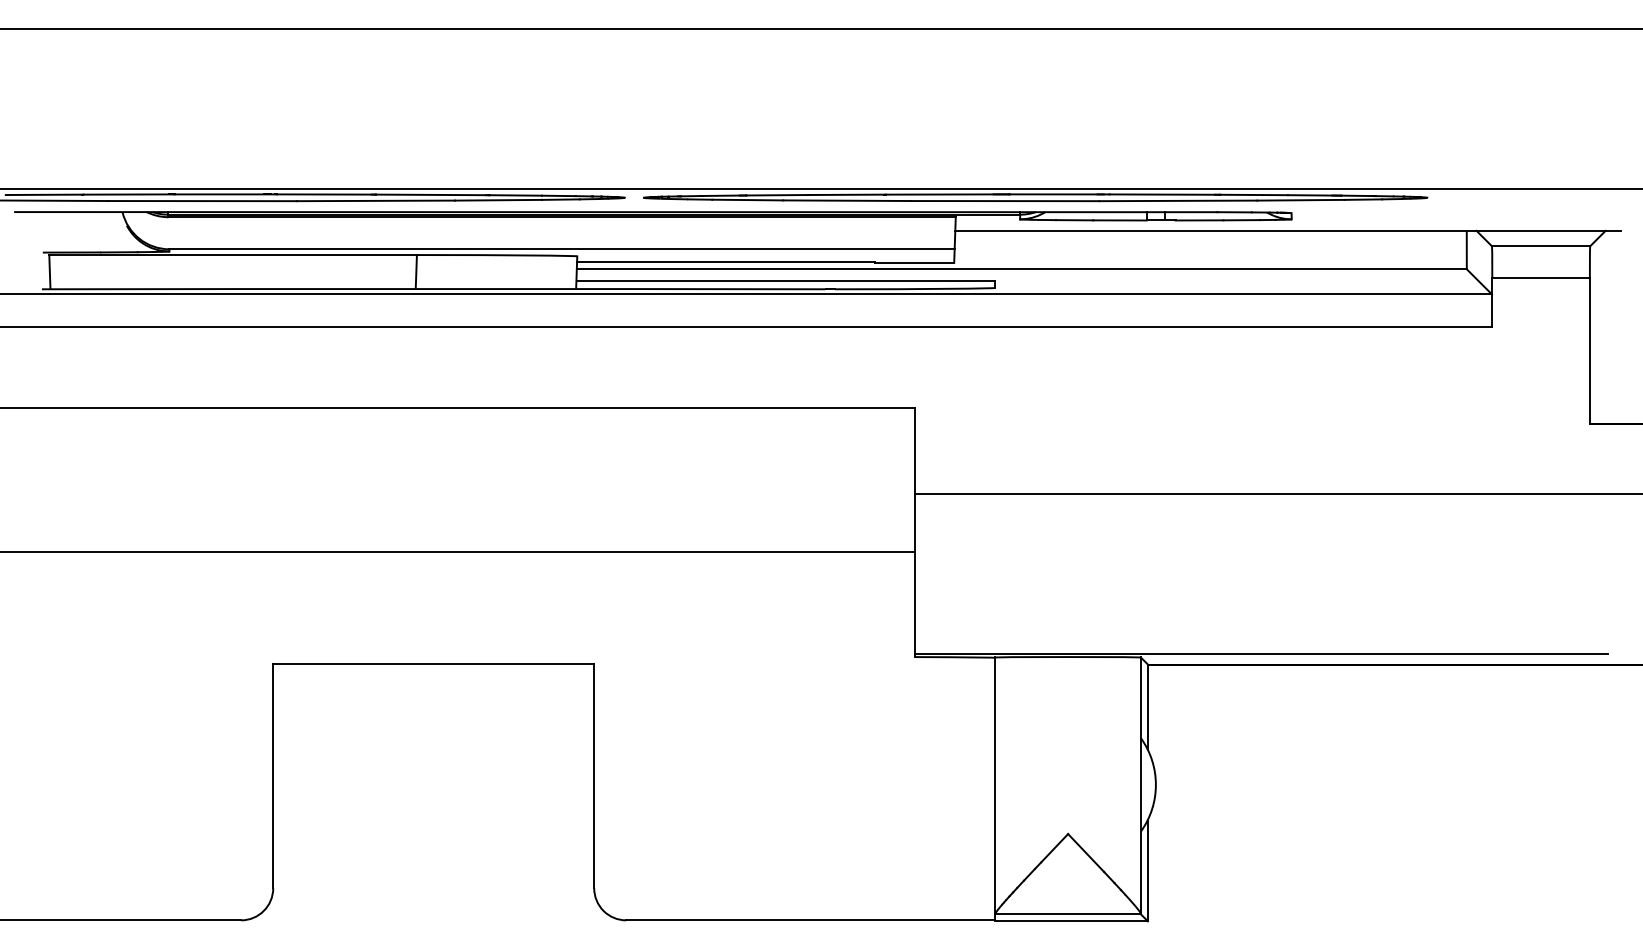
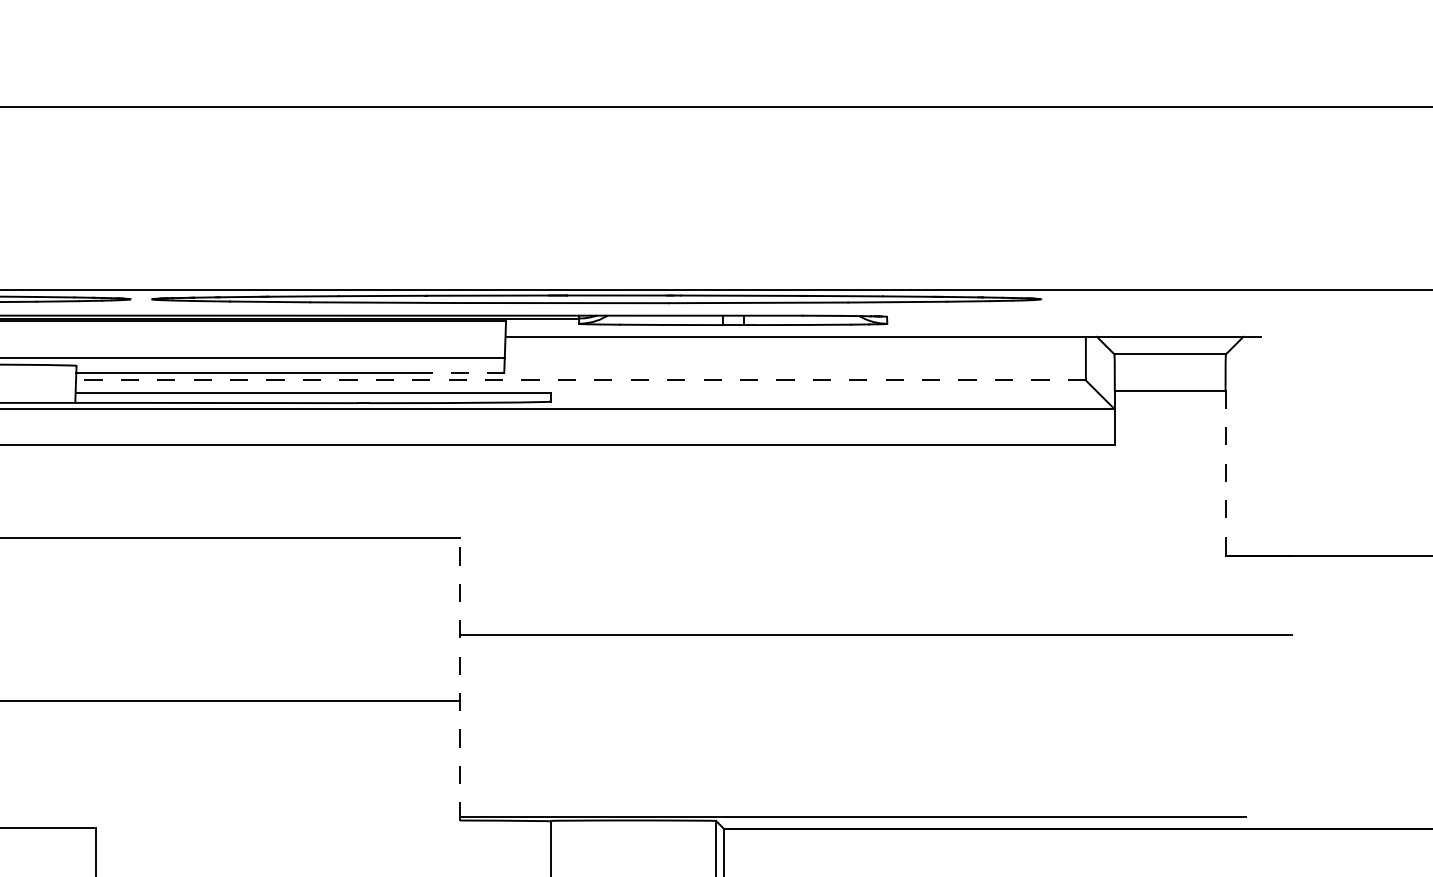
line: (914, 262) -> (459, 372), solid -> dashed
line: (1021, 269) -> (580, 380), solid -> dashed
line: (1589, 351) -> (1225, 473), solid -> dashed
line: (915, 532) -> (460, 679), solid -> dashed

